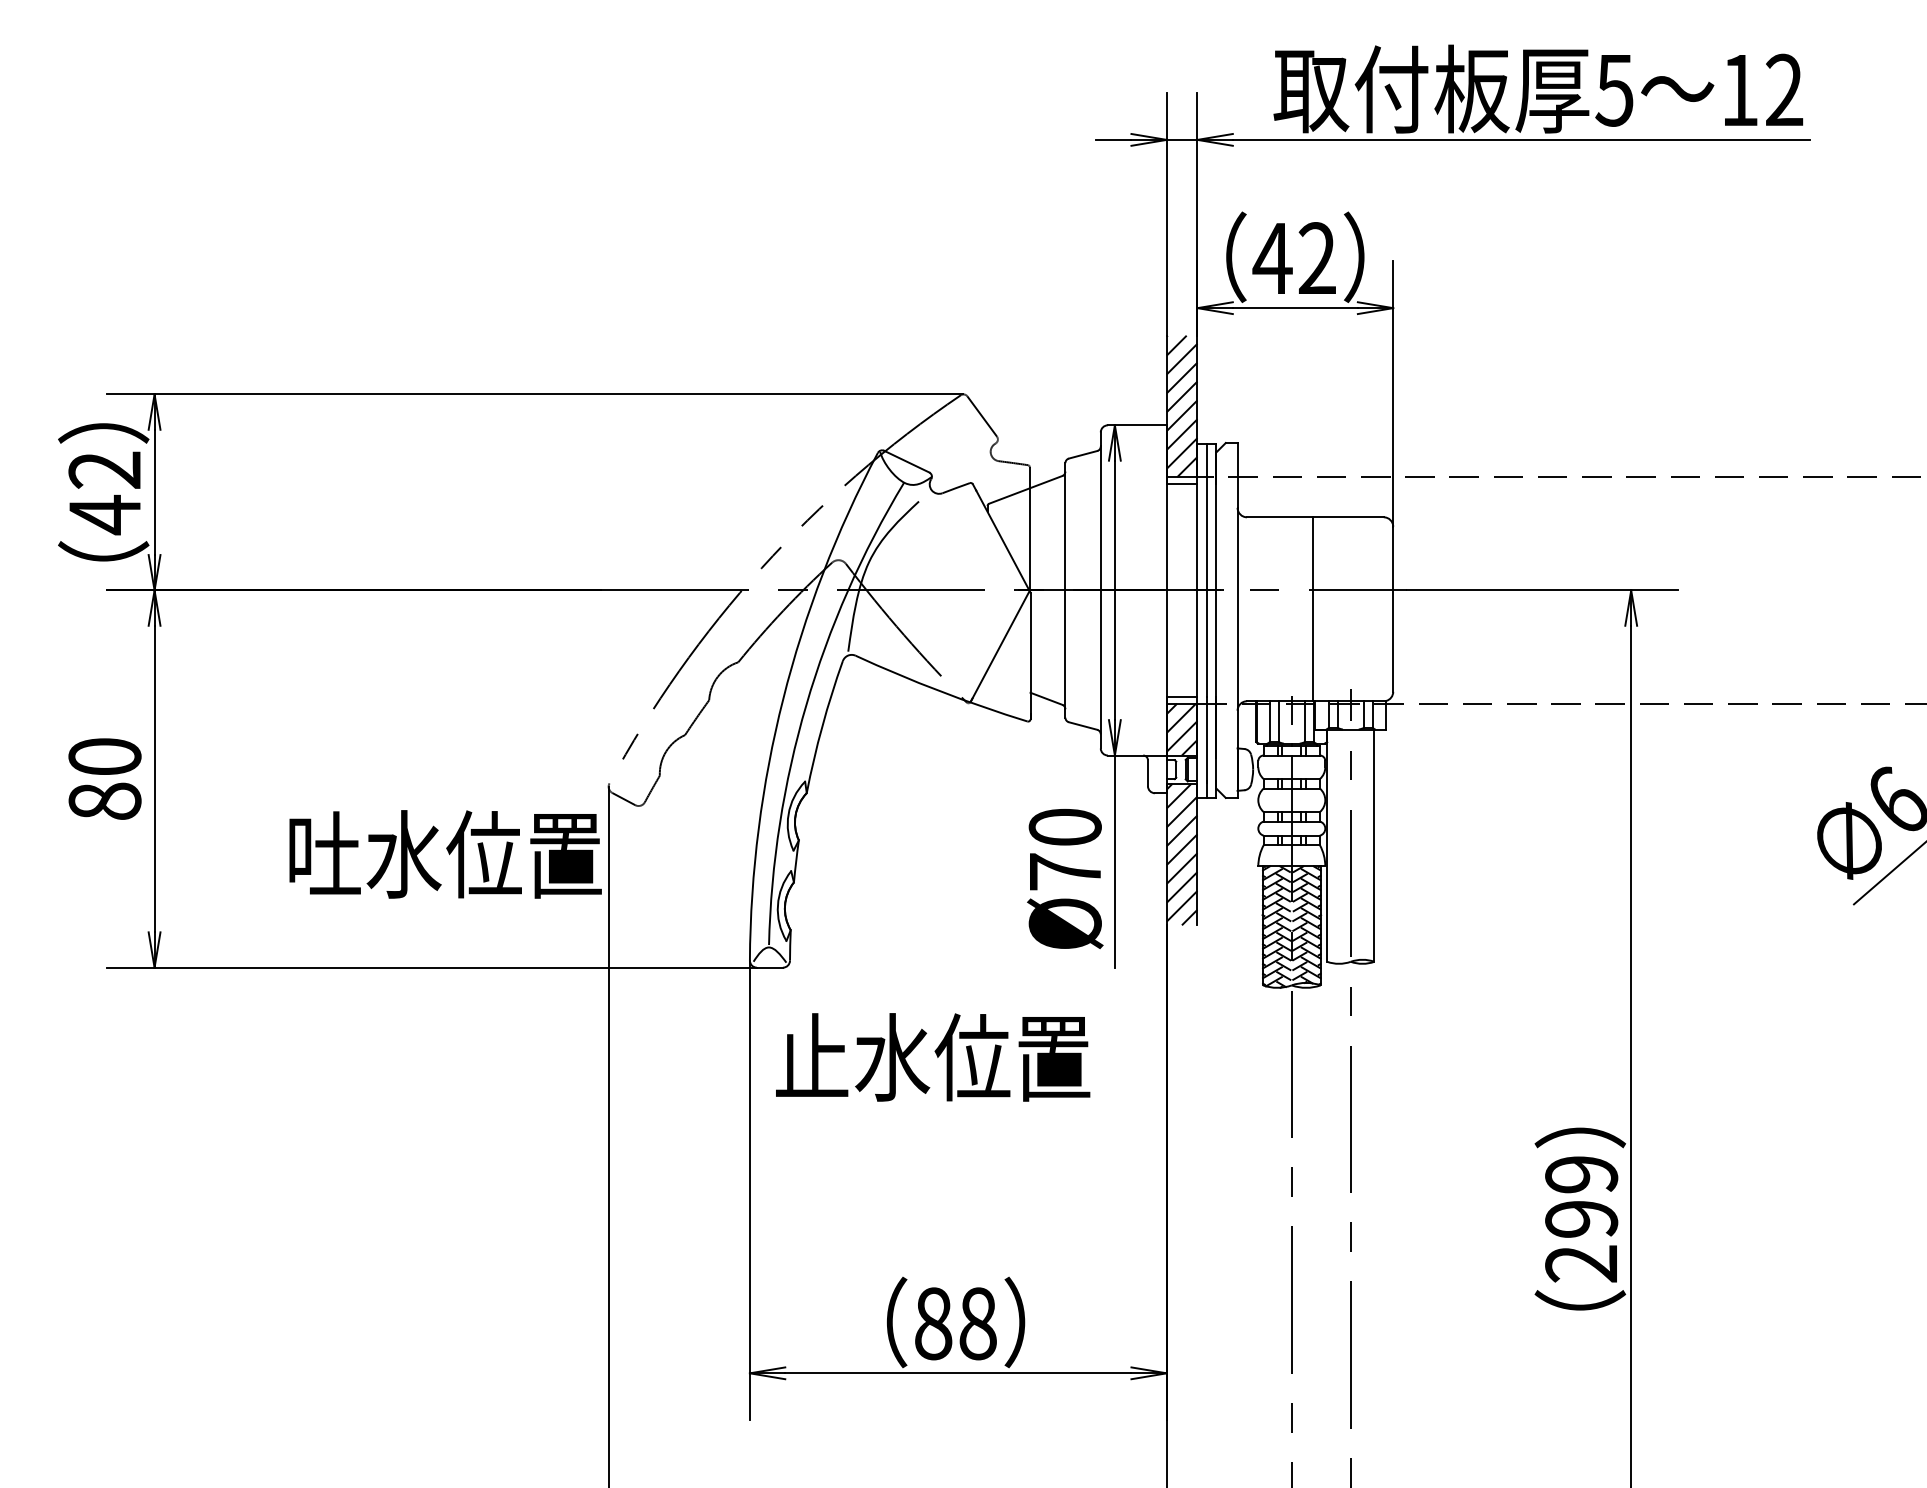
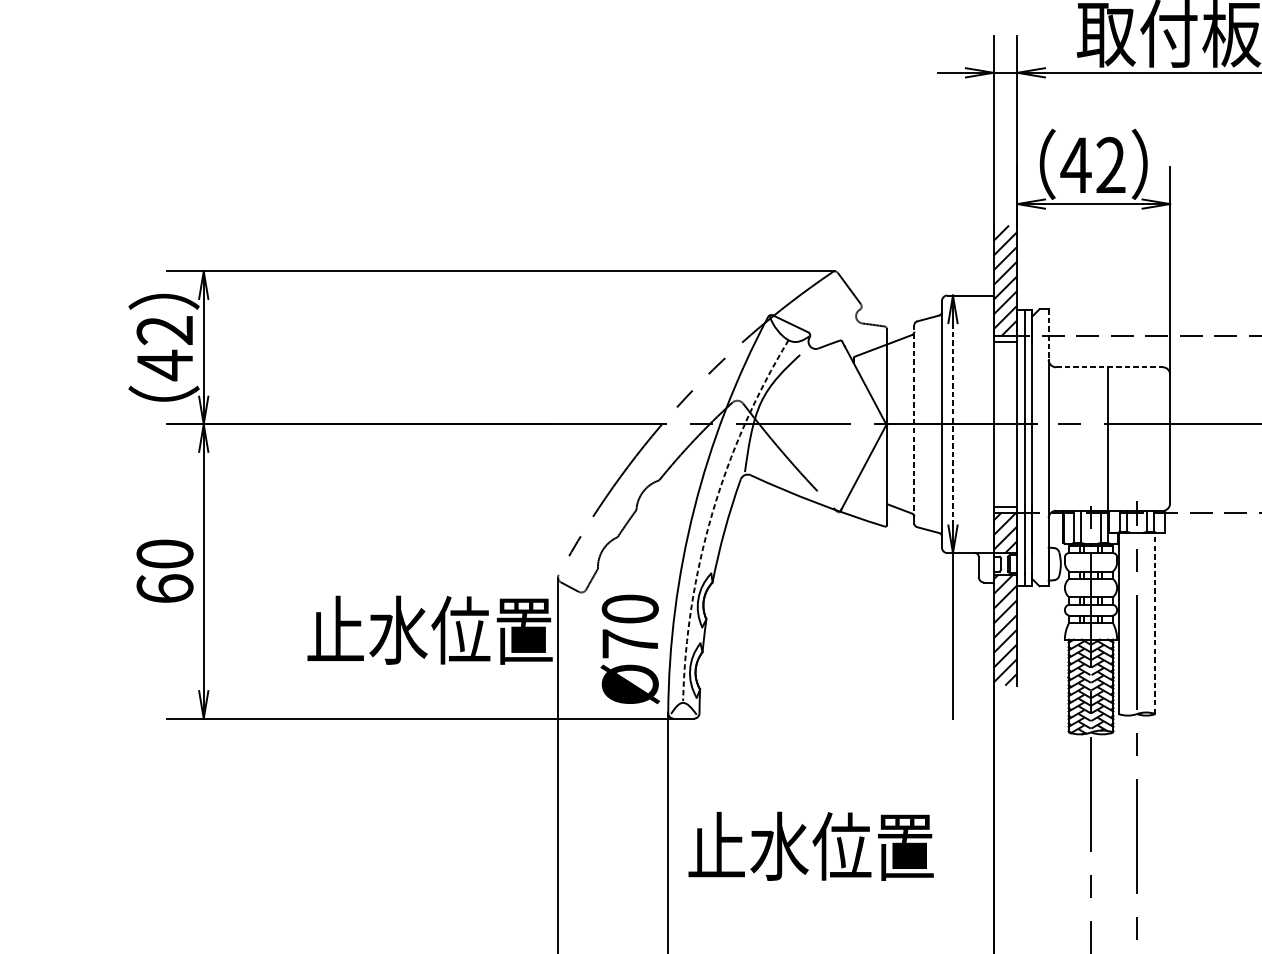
line: (1237, 475) -> (1048, 334), solid -> dashed
line: (1315, 517) -> (1109, 367), solid -> dashed
line: (1065, 586) -> (914, 421), solid -> dashed
line: (1114, 590) -> (952, 424), solid -> dashed
arc: (806, 705) -> (712, 514), solid -> dashed
text: (104, 800) -> (164, 588), 80 -> 60
line: (1374, 845) -> (1155, 623), solid -> dashed
text: (323, 852) -> (335, 628), 吐水位置 -> 止水位置
text: (1065, 878) -> (630, 649), moved
text: (933, 1057) -> (811, 846), moved

